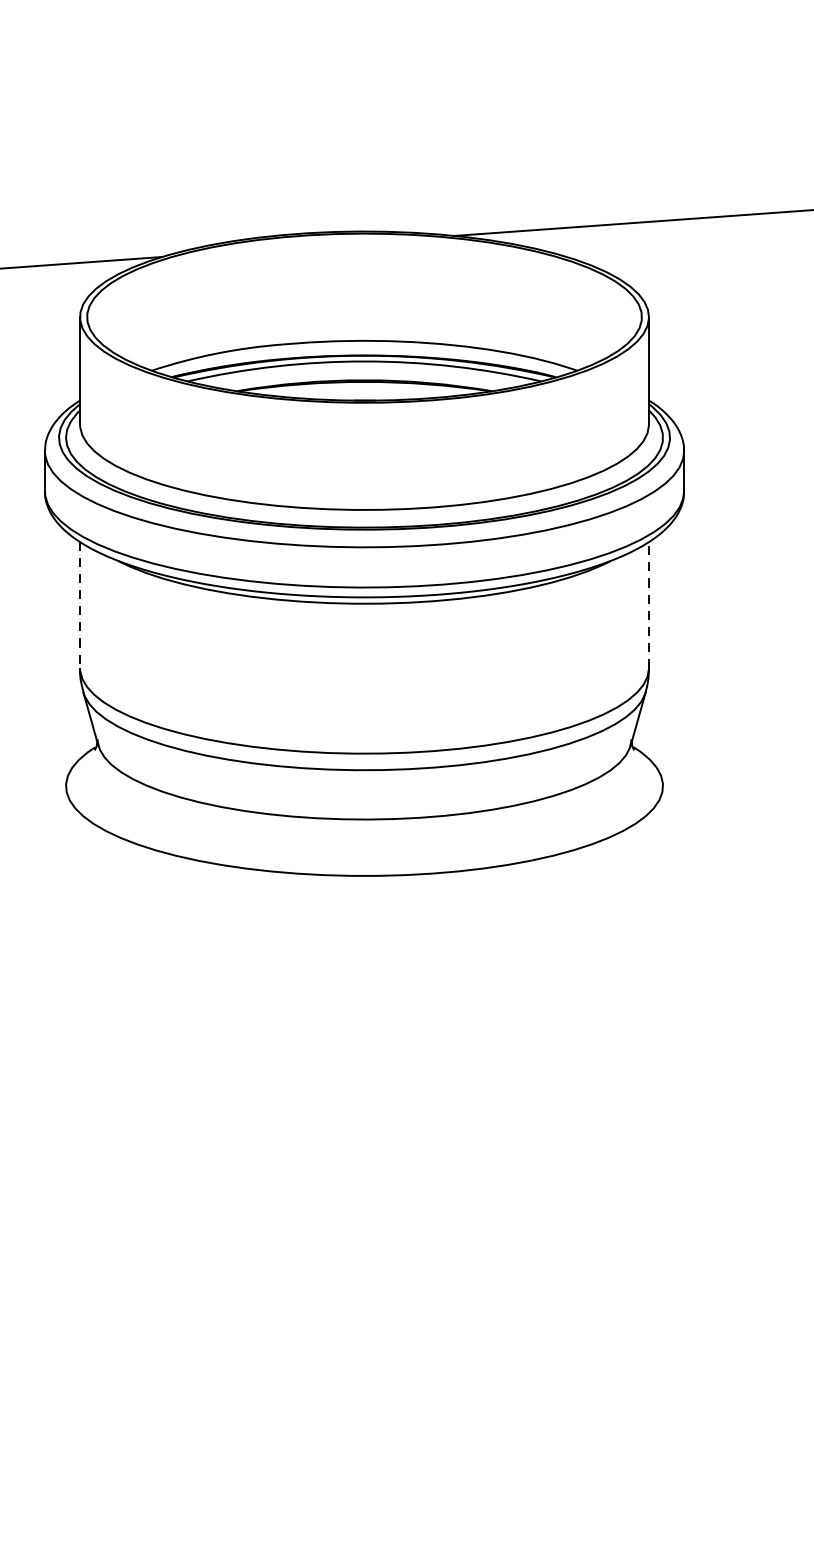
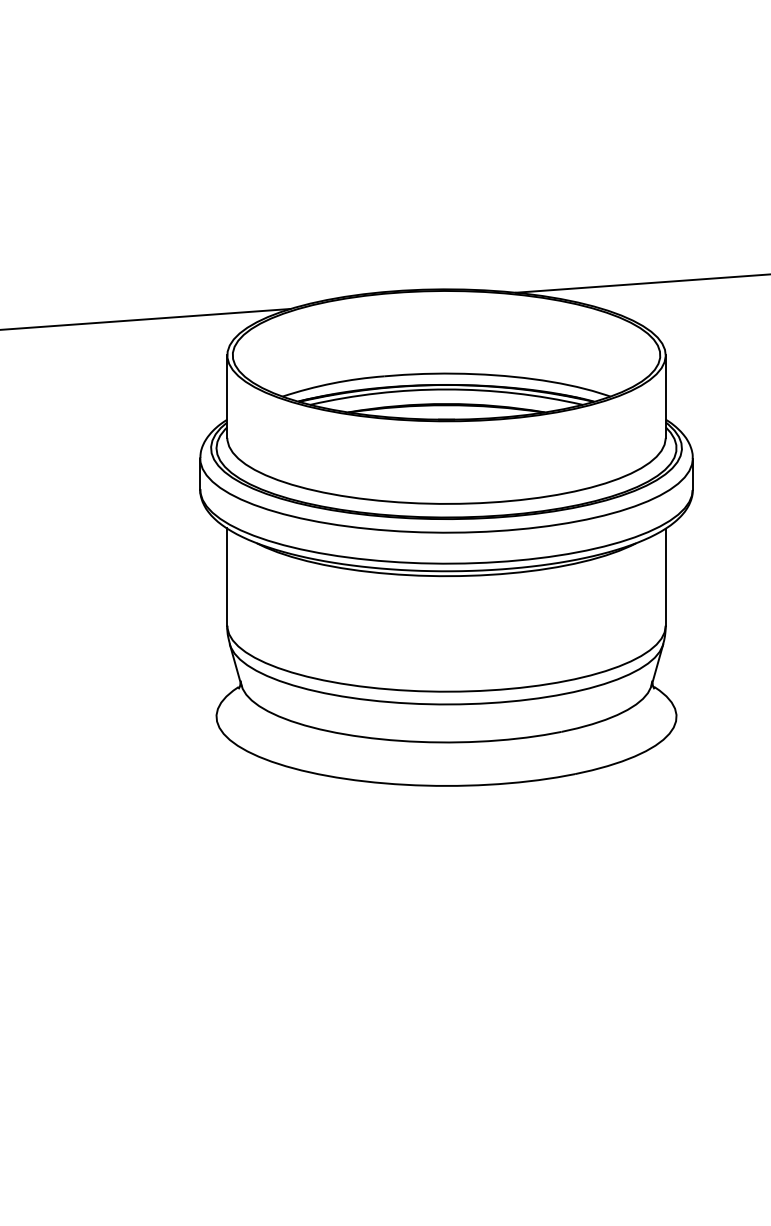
line: (80, 605) -> (227, 577), dashed -> solid
line: (648, 605) -> (665, 577), dashed -> solid

